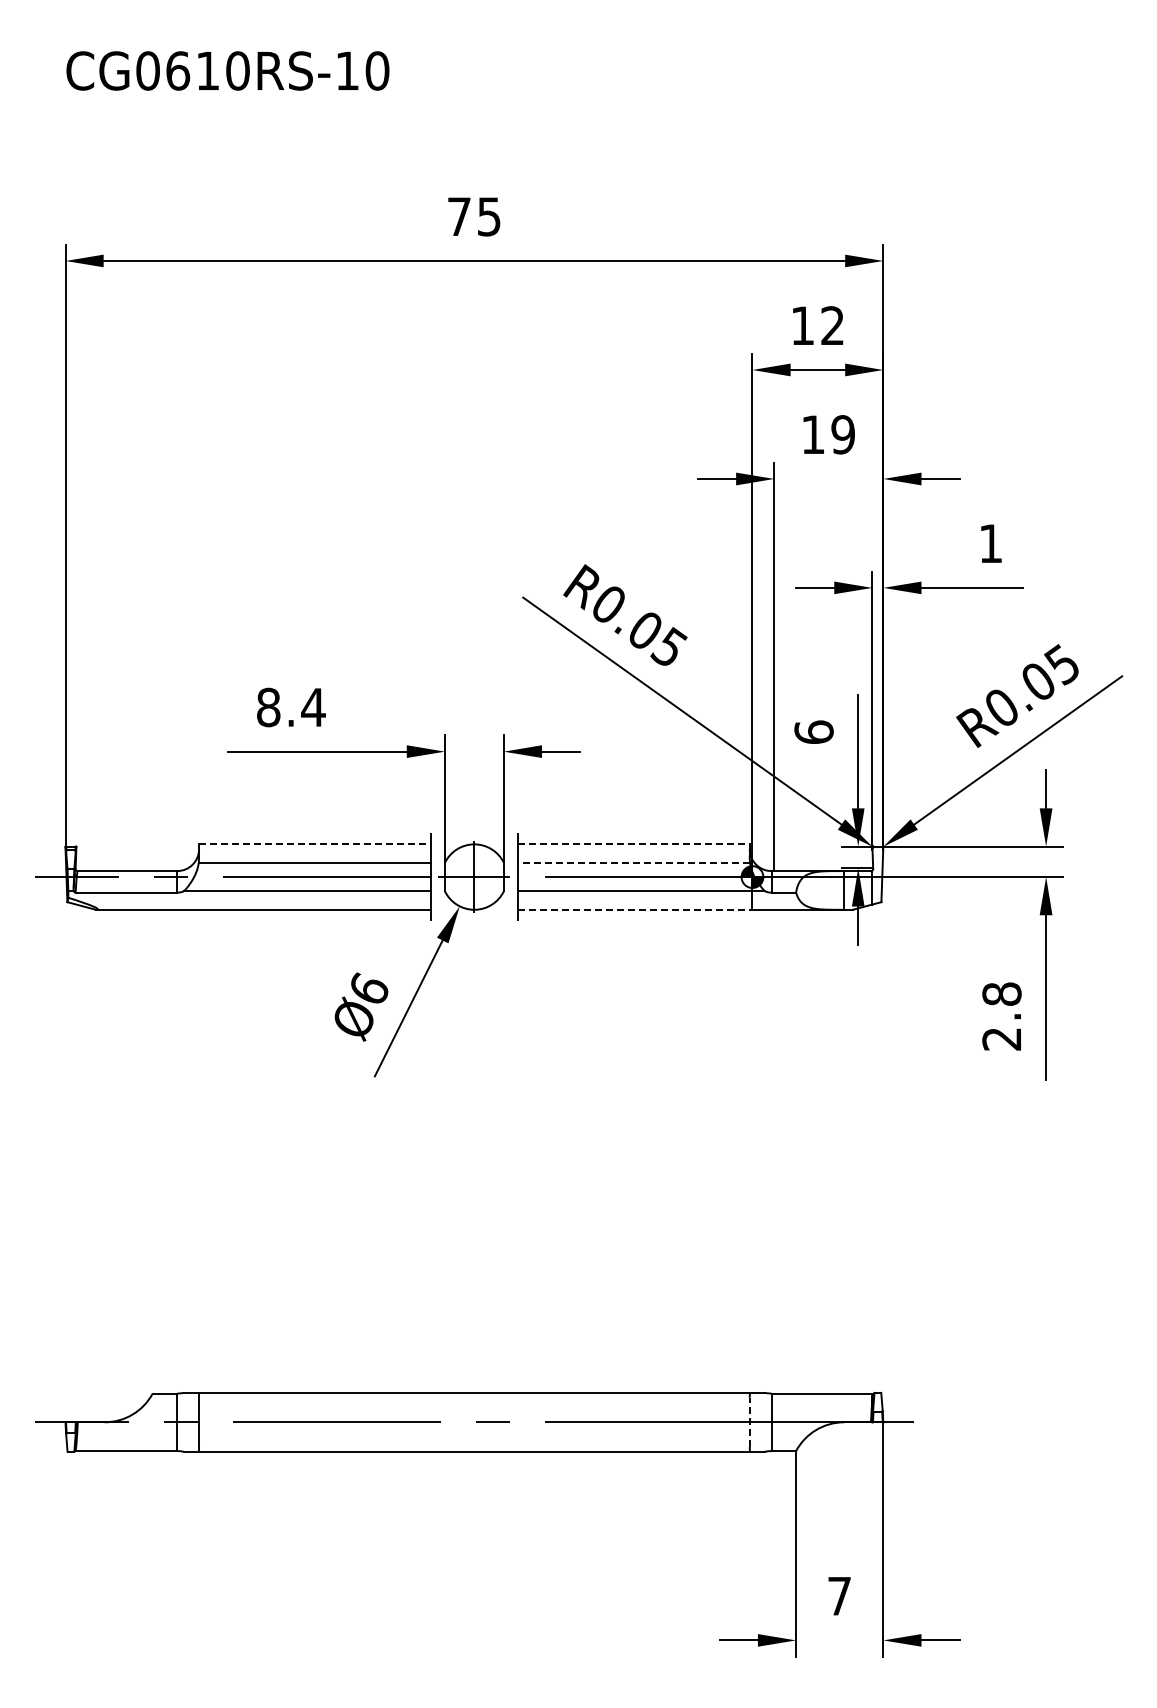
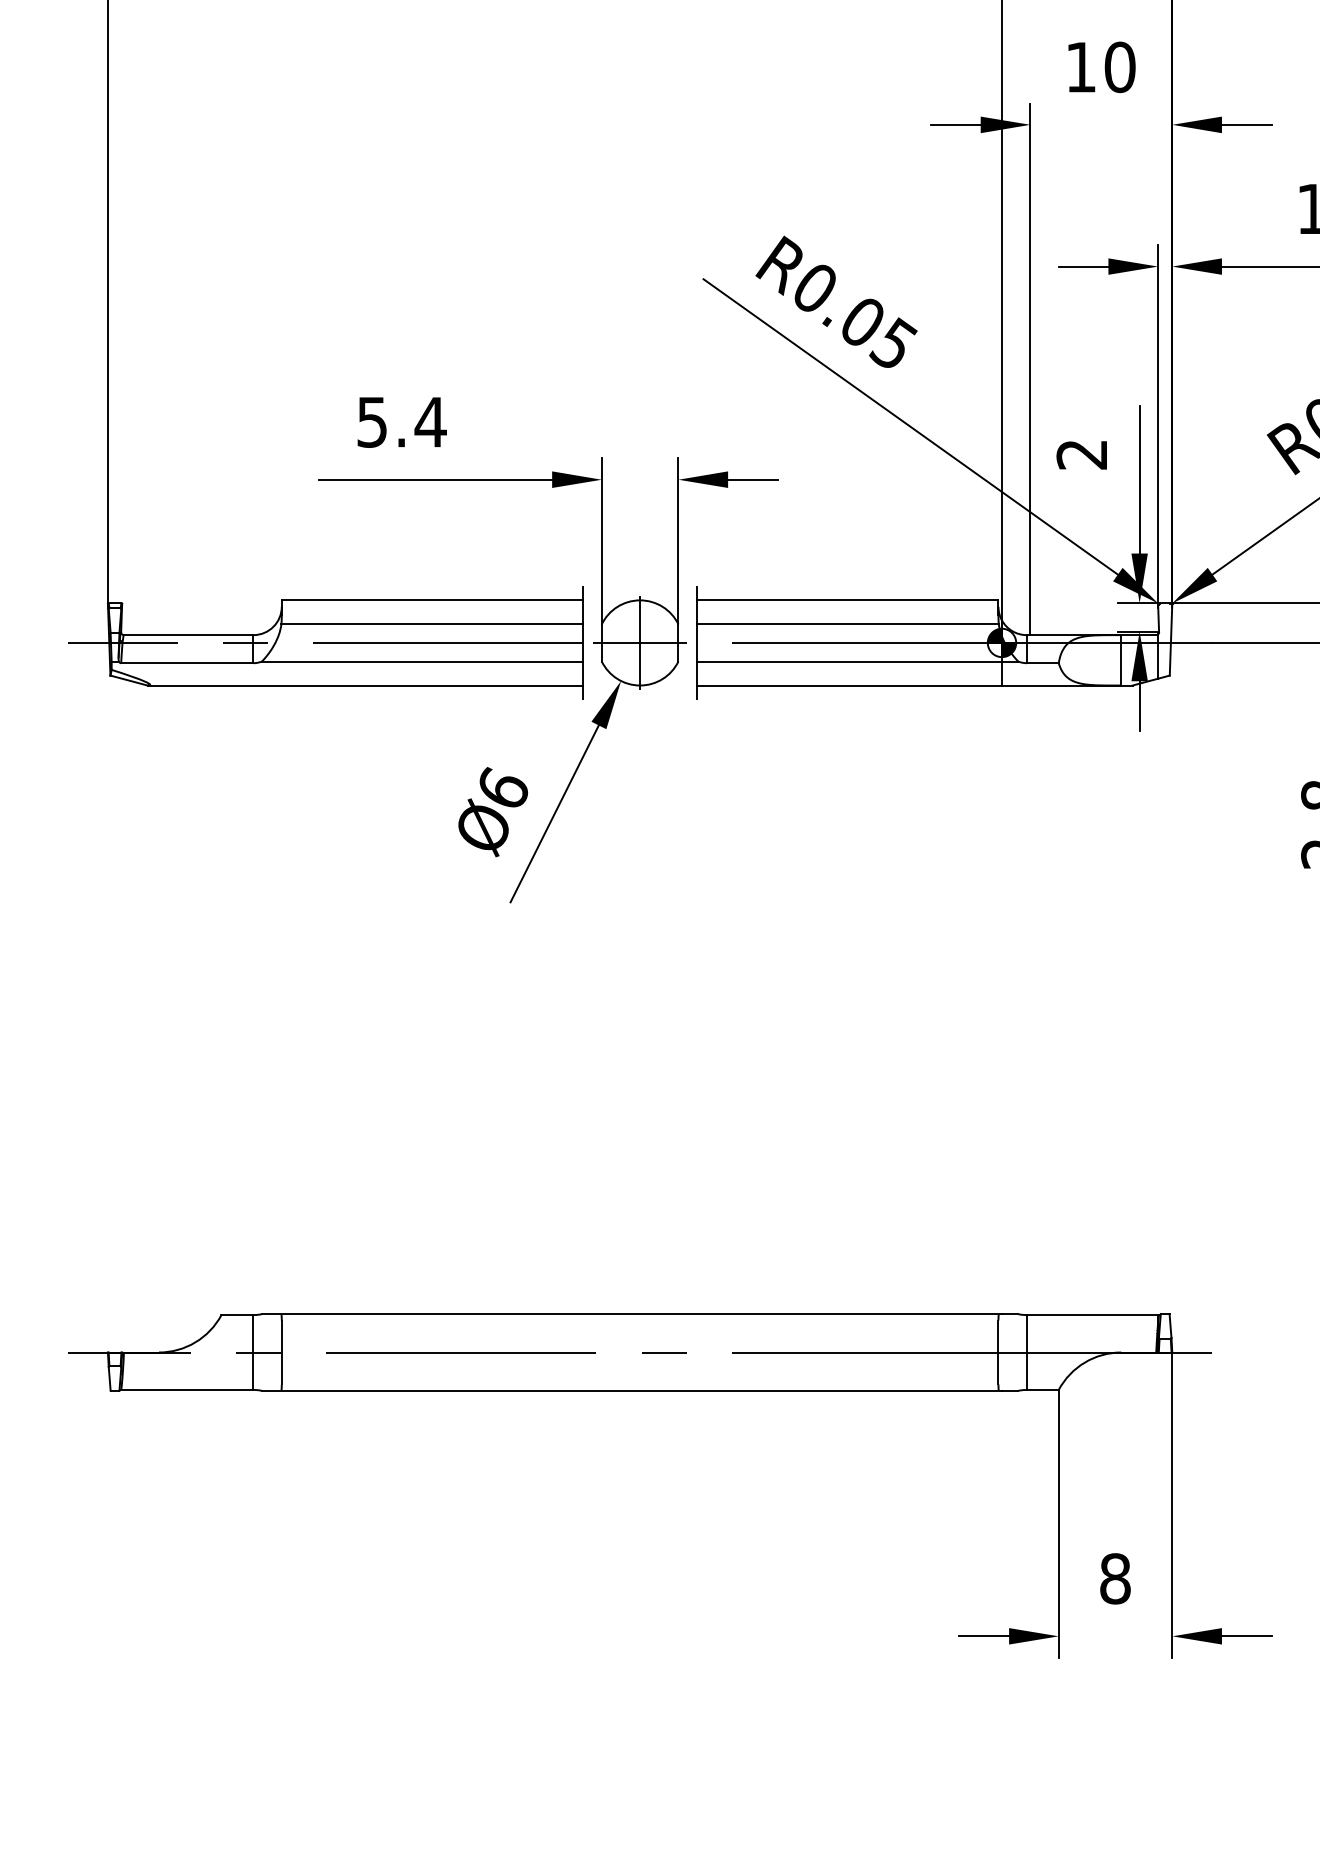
text: (843, 434) -> (1120, 66), 19 -> 10
text: (268, 707) -> (372, 422), 8.4 -> 5.4
text: (813, 731) -> (1081, 453), 6 -> 2
line: (314, 844) -> (432, 600), dashed -> solid
line: (633, 844) -> (847, 600), dashed -> solid
line: (633, 862) -> (847, 623), dashed -> solid
line: (635, 909) -> (849, 685), dashed -> solid
line: (749, 1422) -> (998, 1352), dashed -> solid
text: (839, 1595) -> (1115, 1577), 7 -> 8

